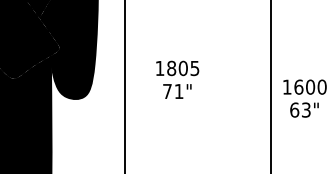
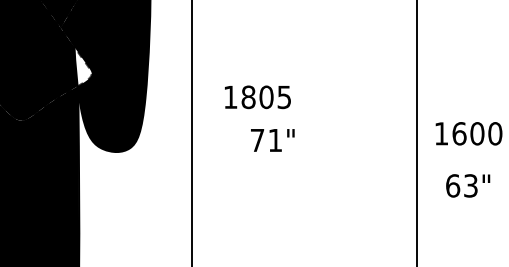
fill: (53, 43) -> (82, 66), removed
text: (177, 68) -> (257, 97), moved
text: (304, 109) -> (468, 184), moved

